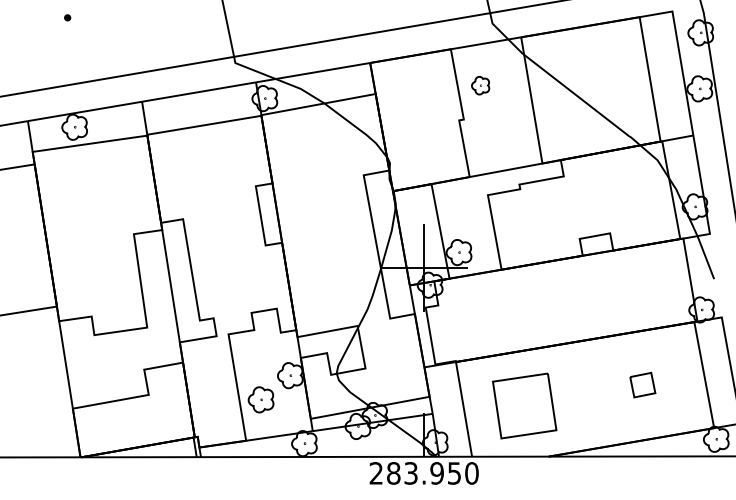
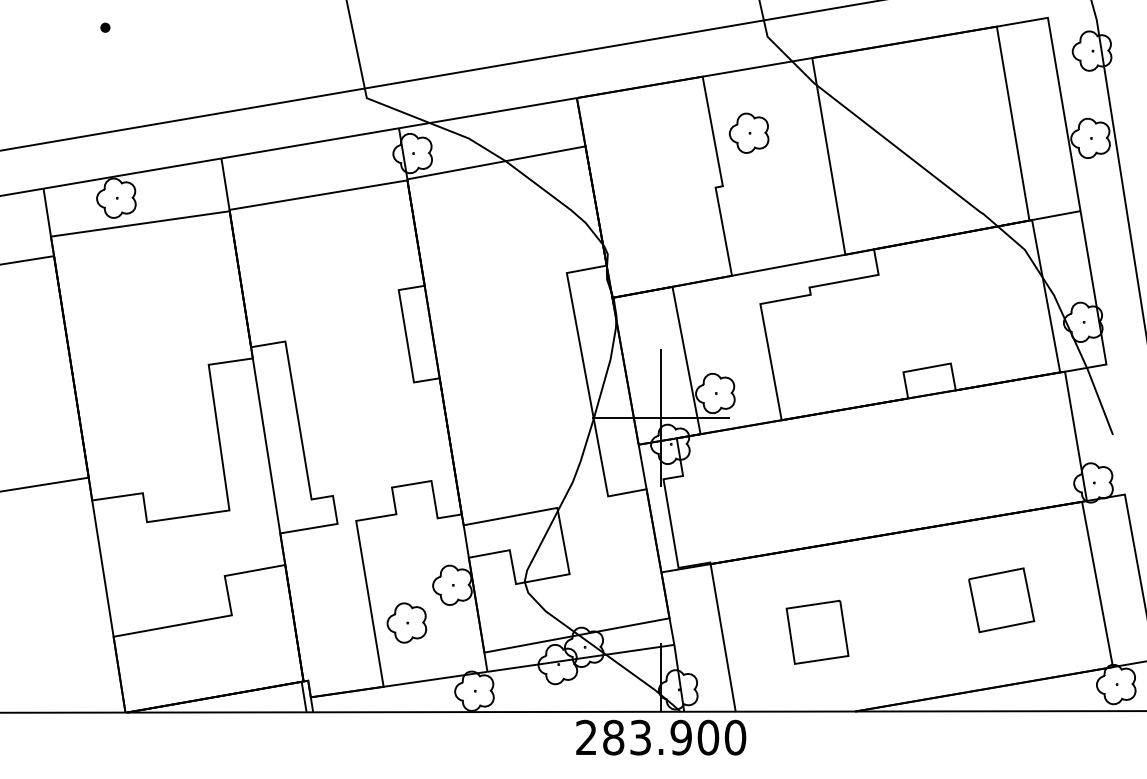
part: (480, 85) -> (748, 133), size x1.43
part: (642, 384) -> (1001, 599), size x1.67
part: (524, 405) -> (817, 631), size x0.62
text: (454, 473) -> (708, 737), 283.950 -> 283.900

